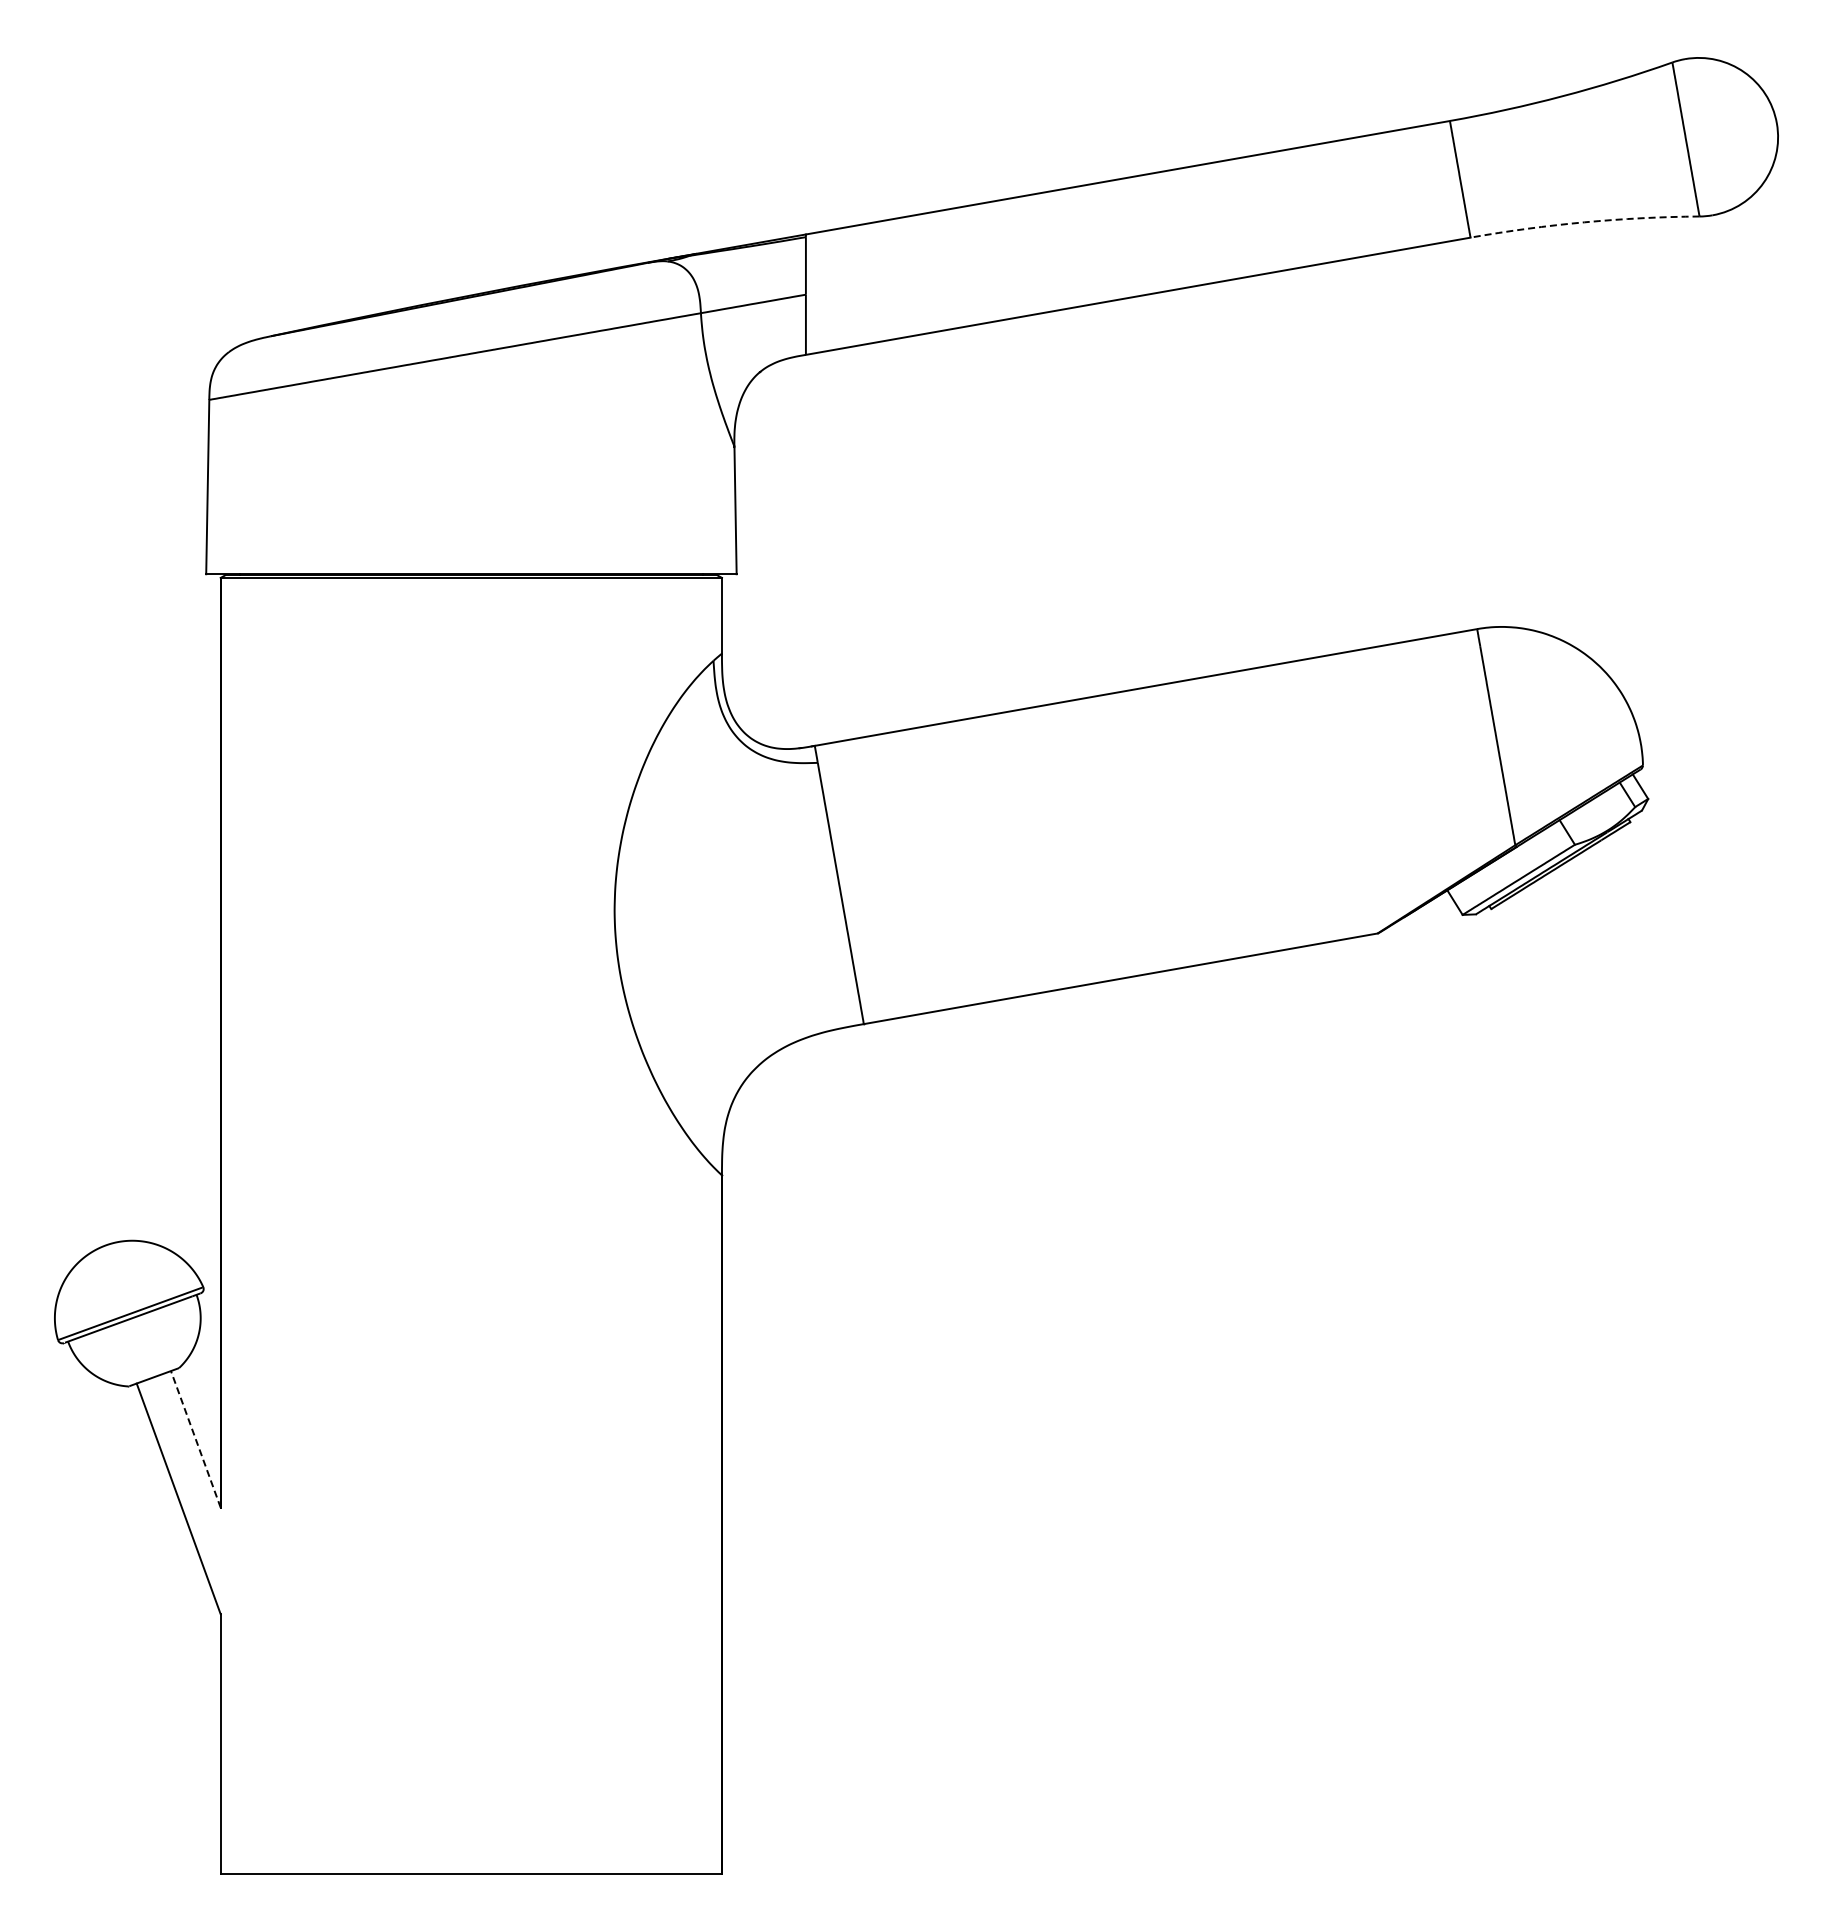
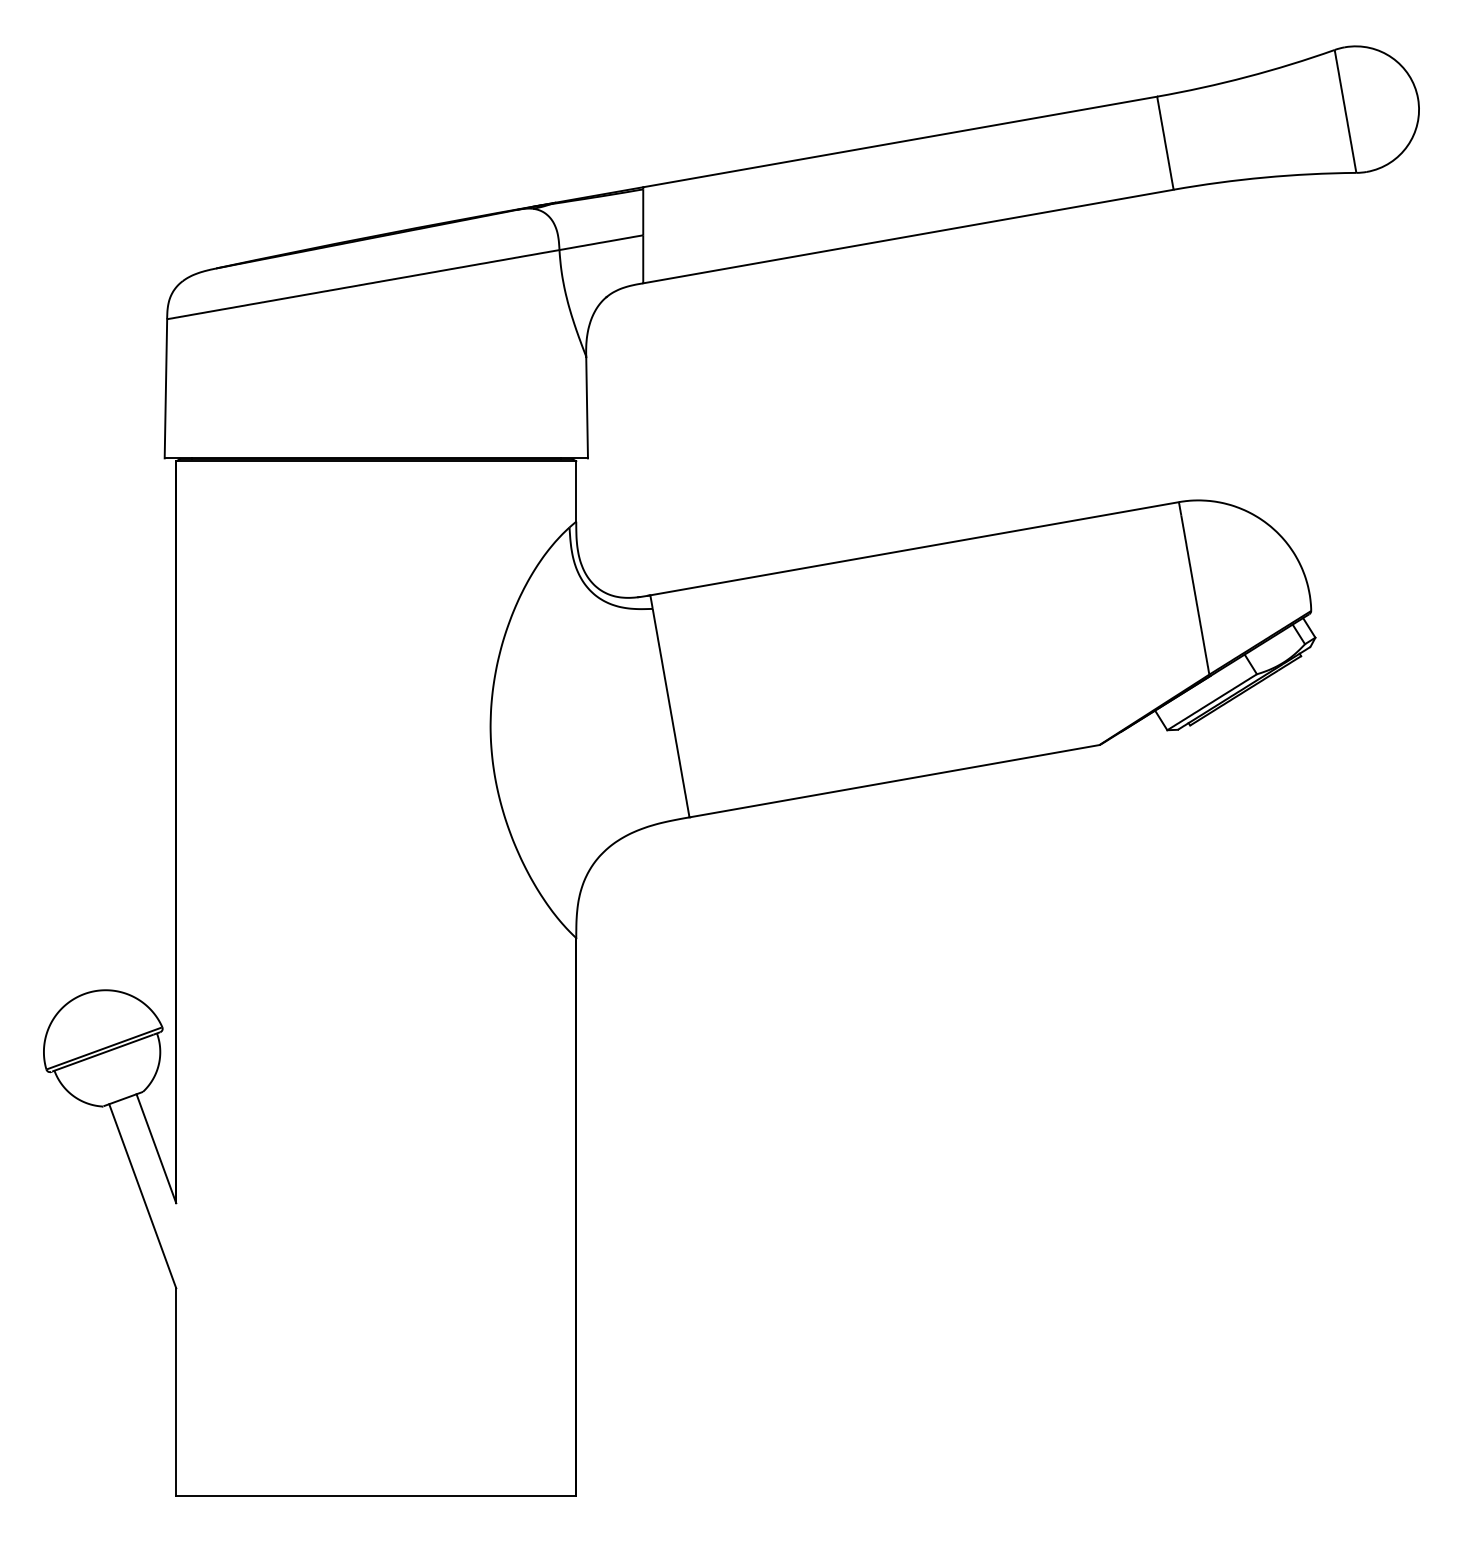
arc: (1584, 222) -> (1264, 177), dashed -> solid
line: (195, 1439) -> (156, 1148), dashed -> solid

